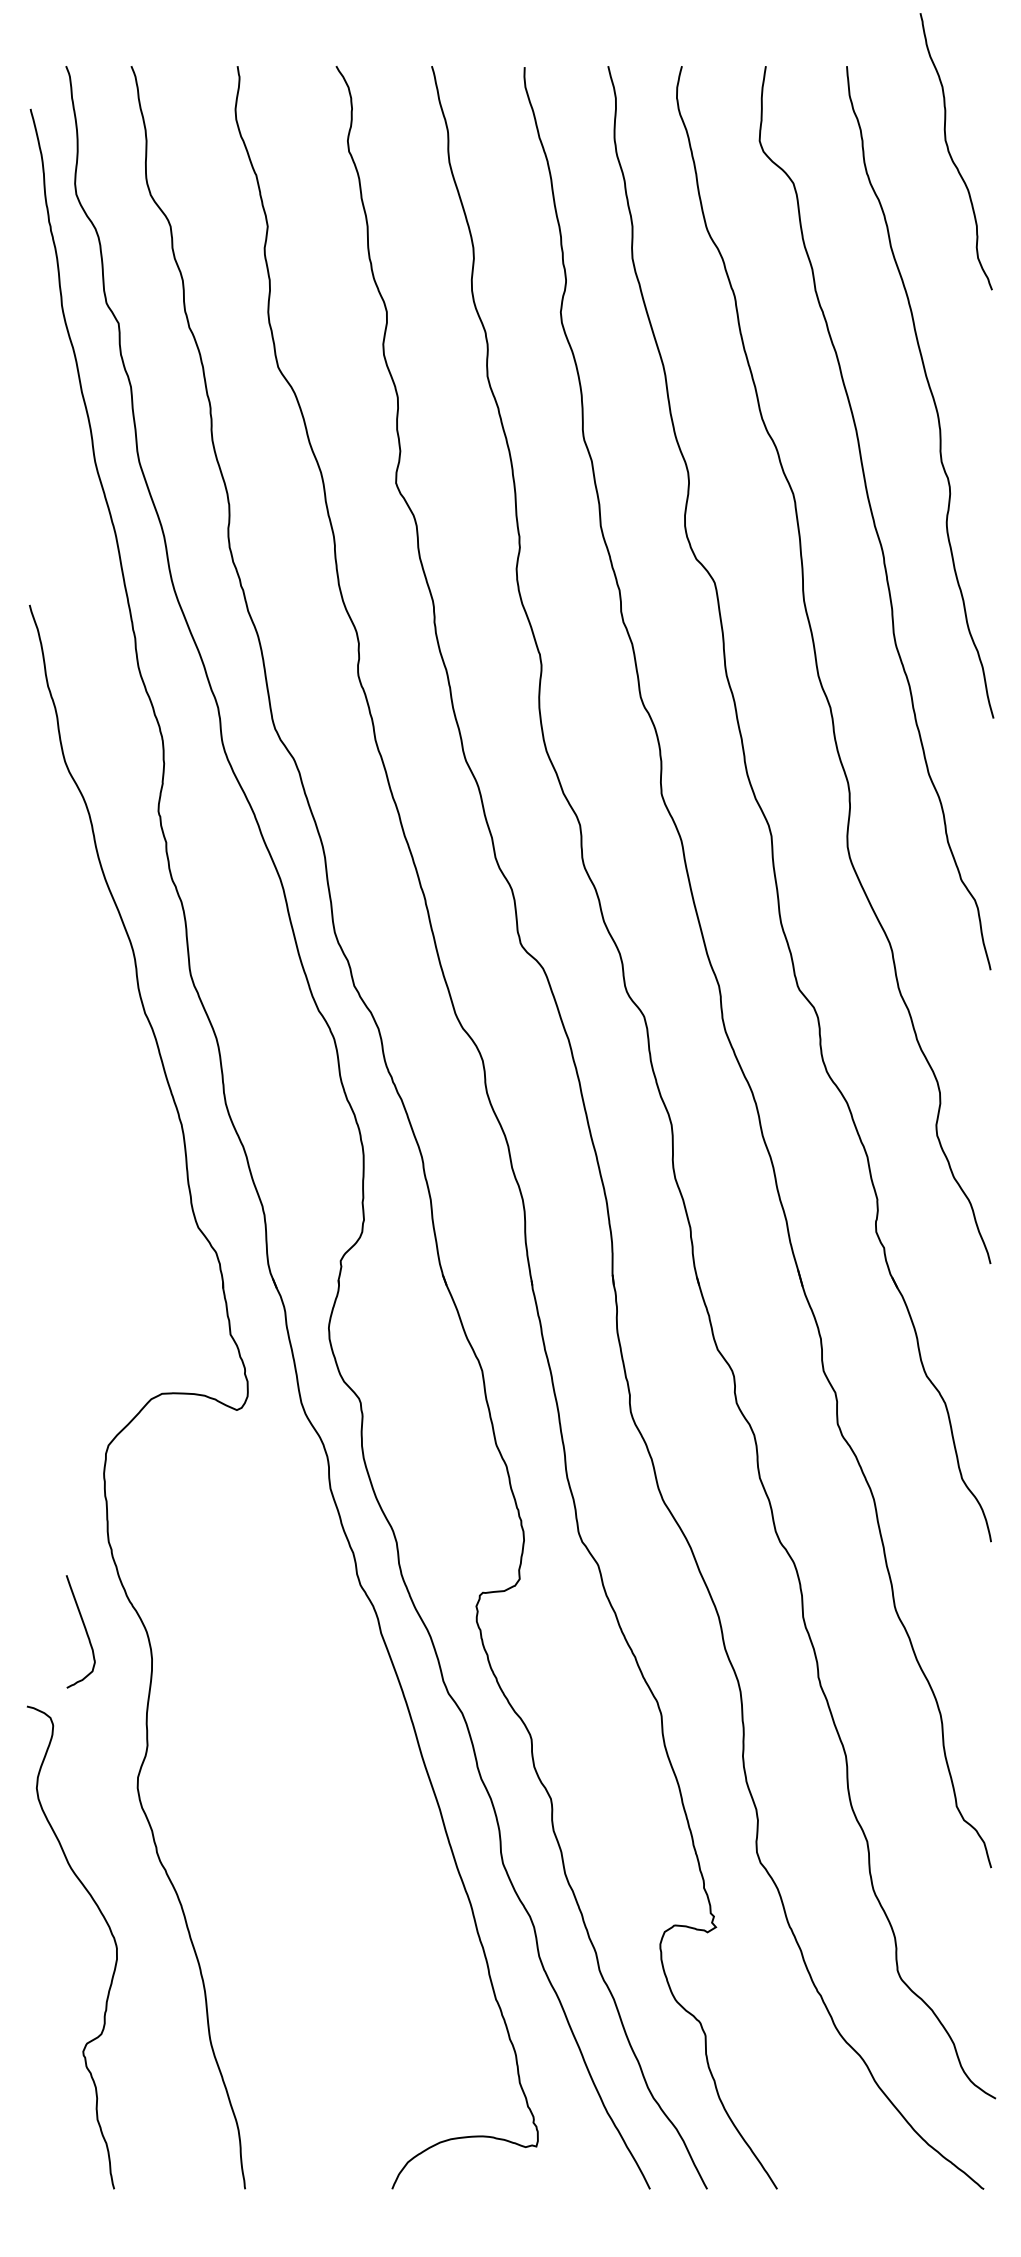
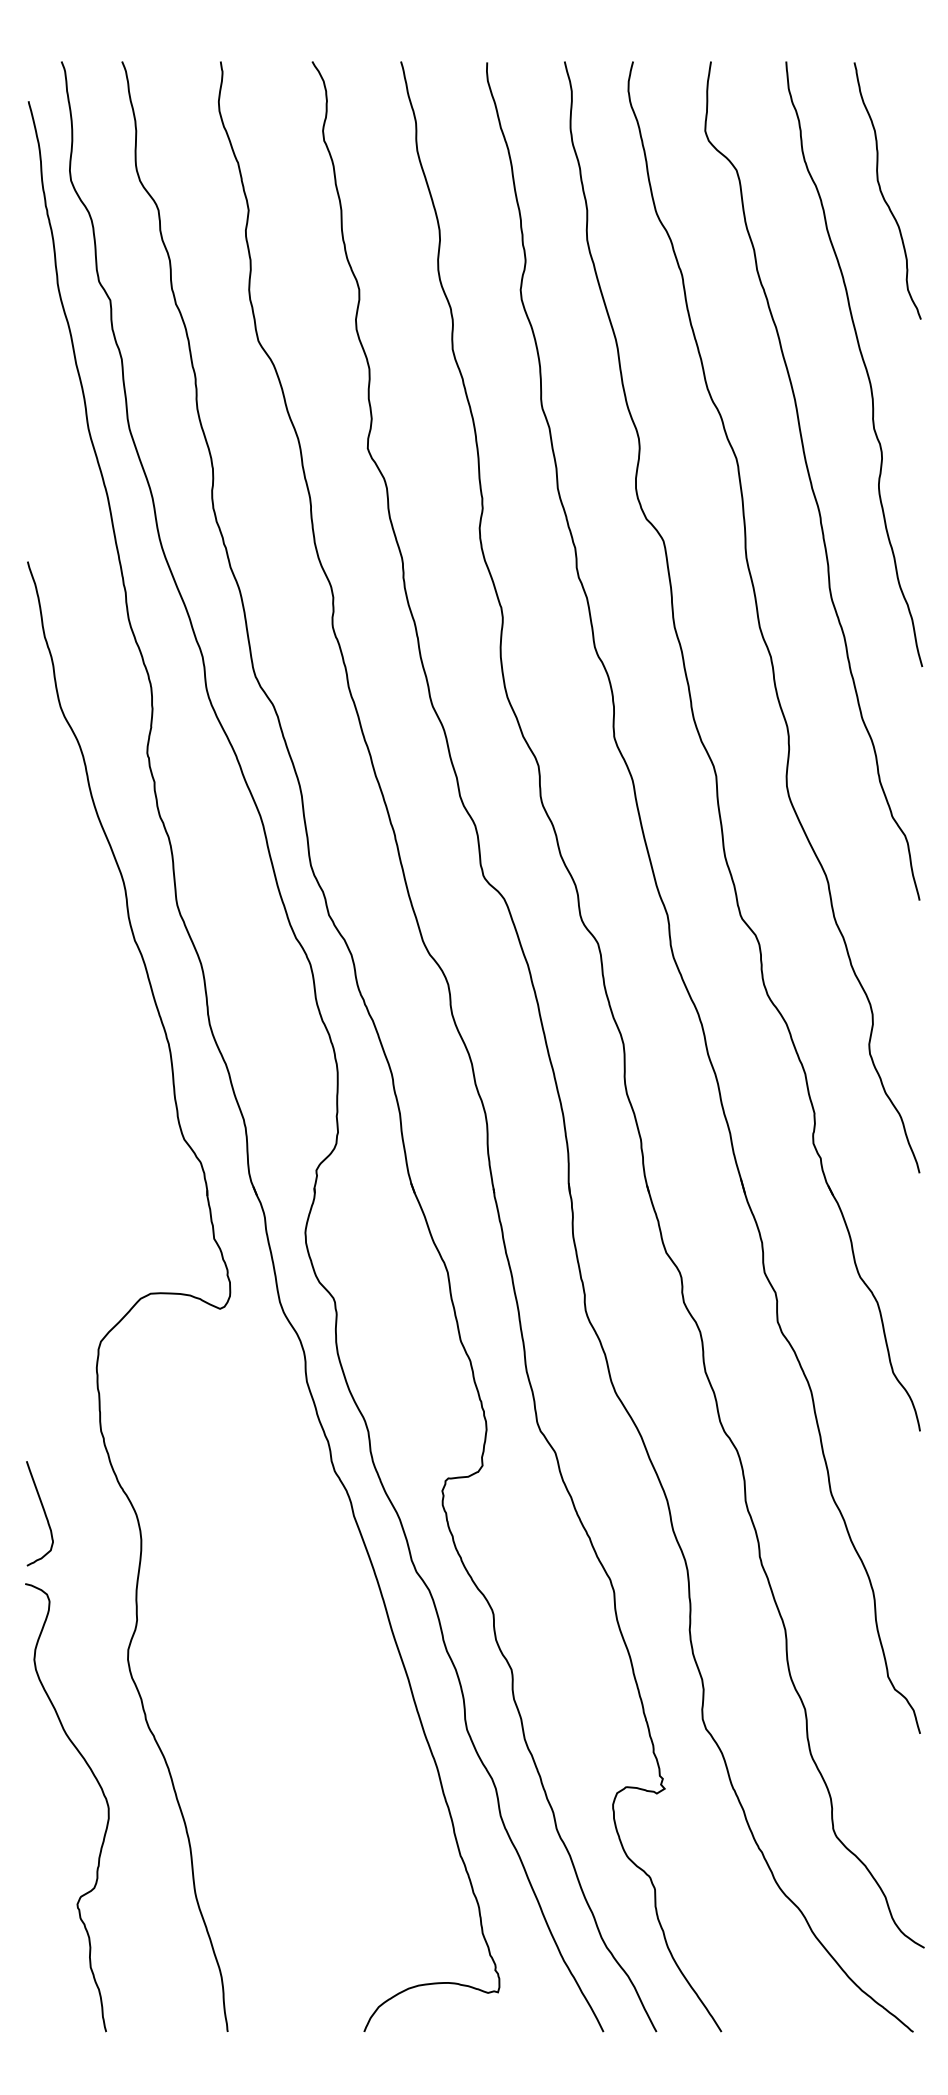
curve: (950, 153) -> (882, 192), moved
curve: (84, 1629) -> (43, 1511), moved

